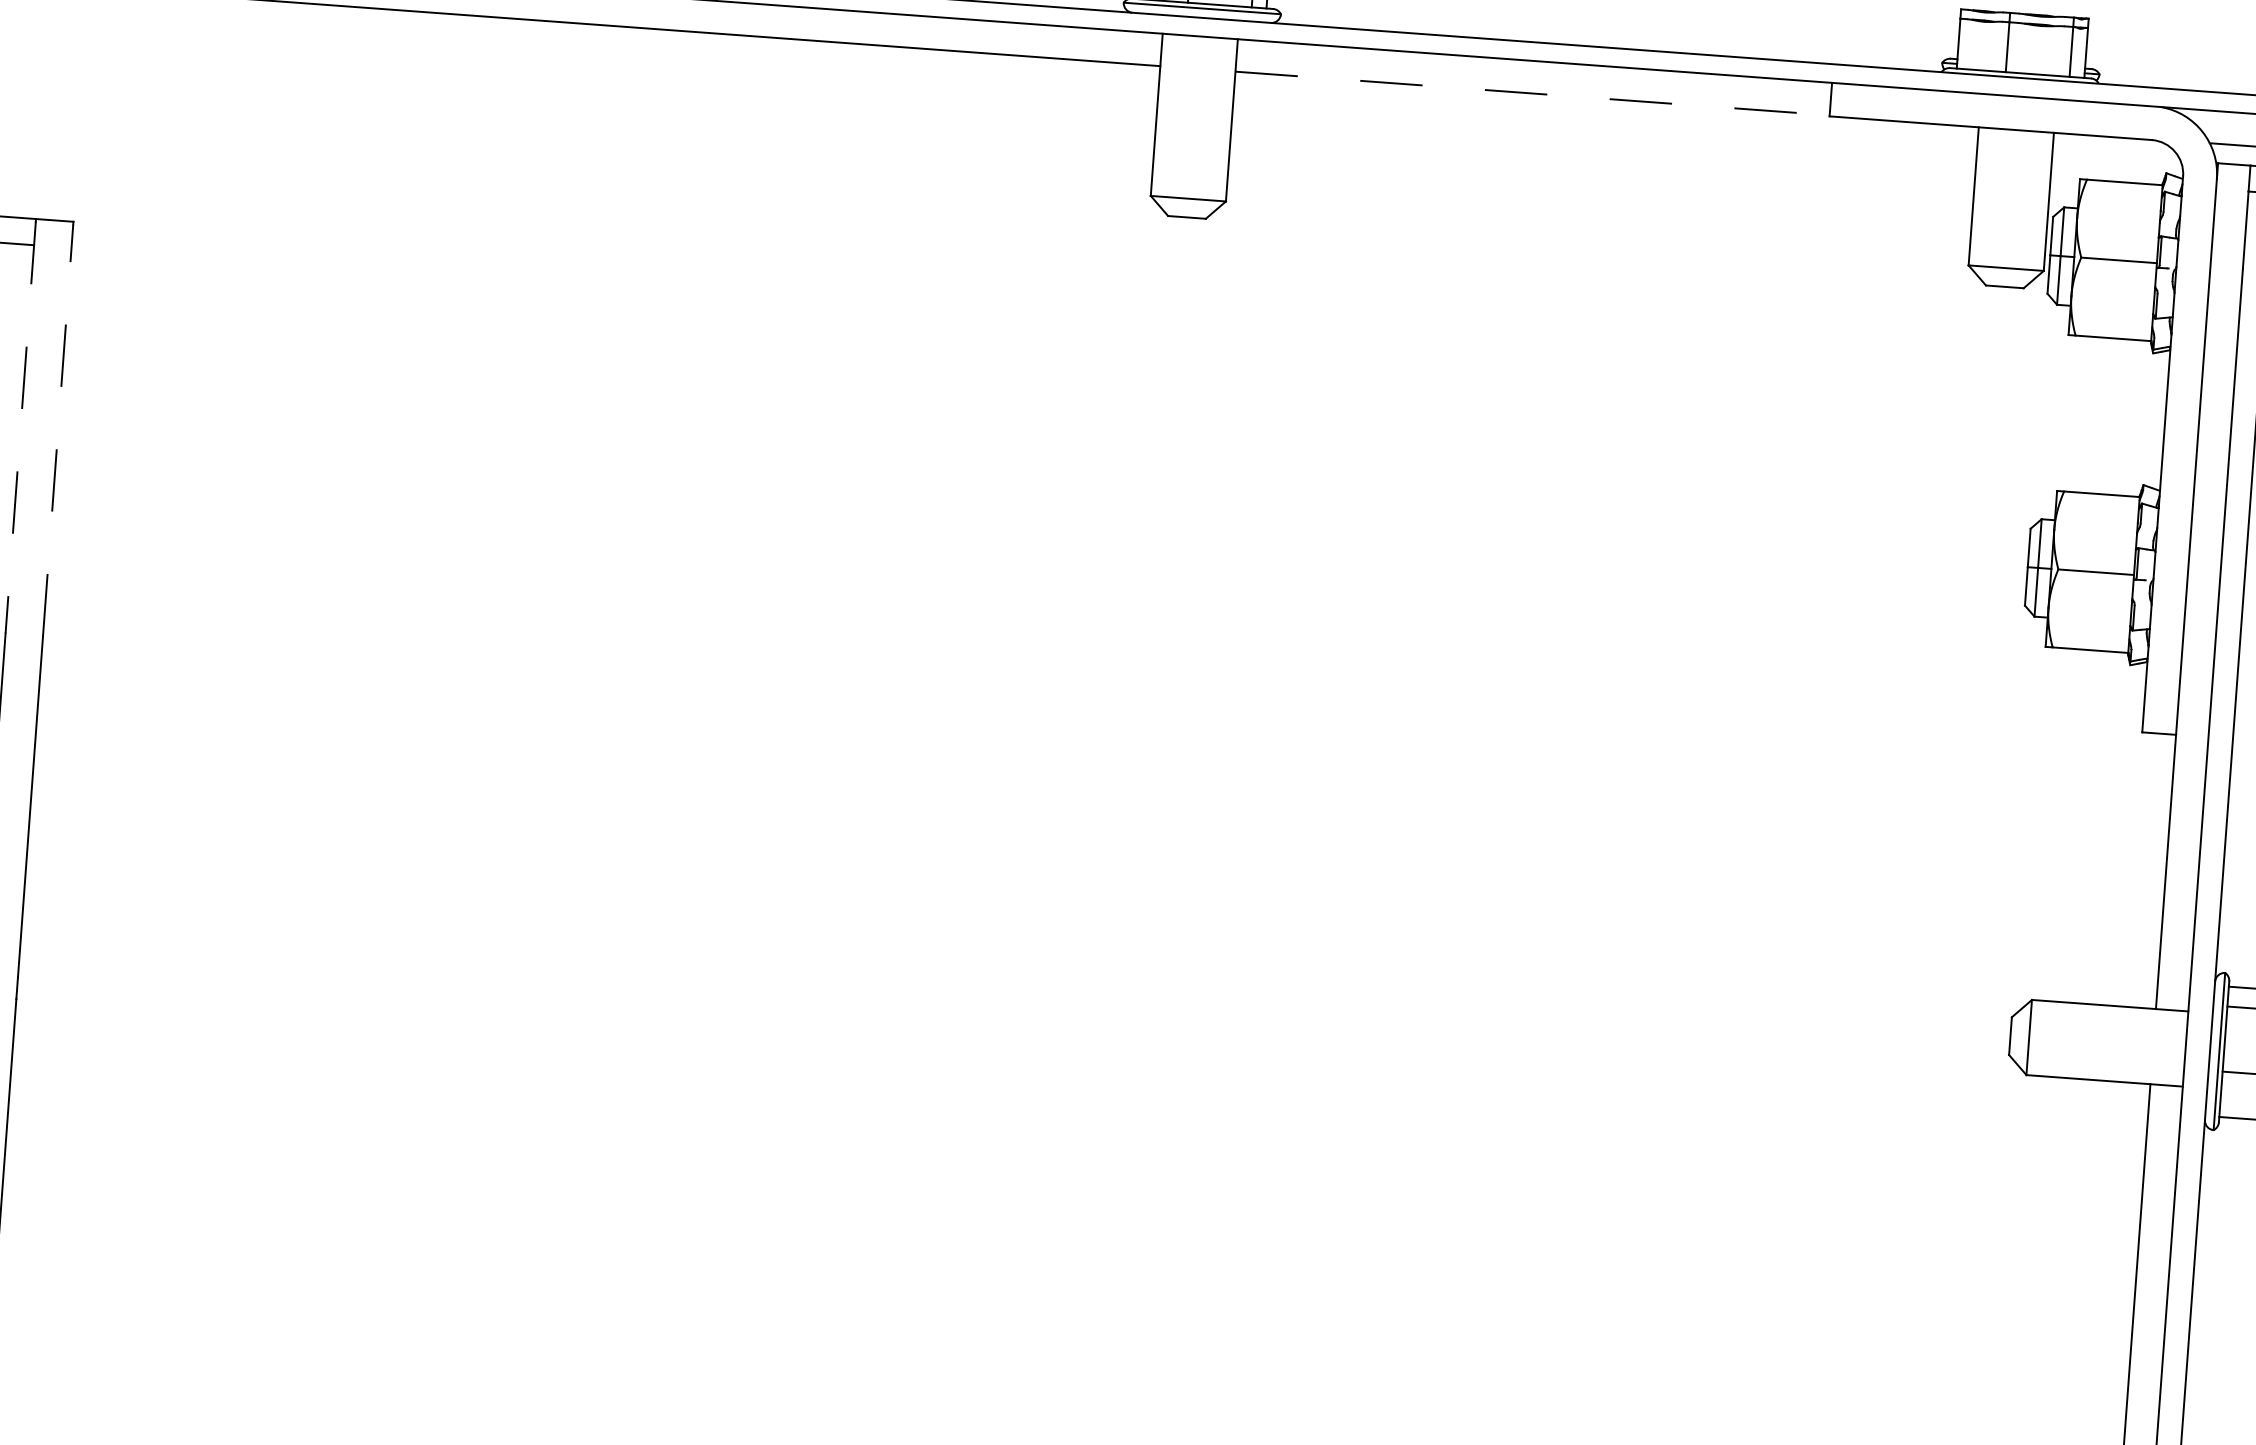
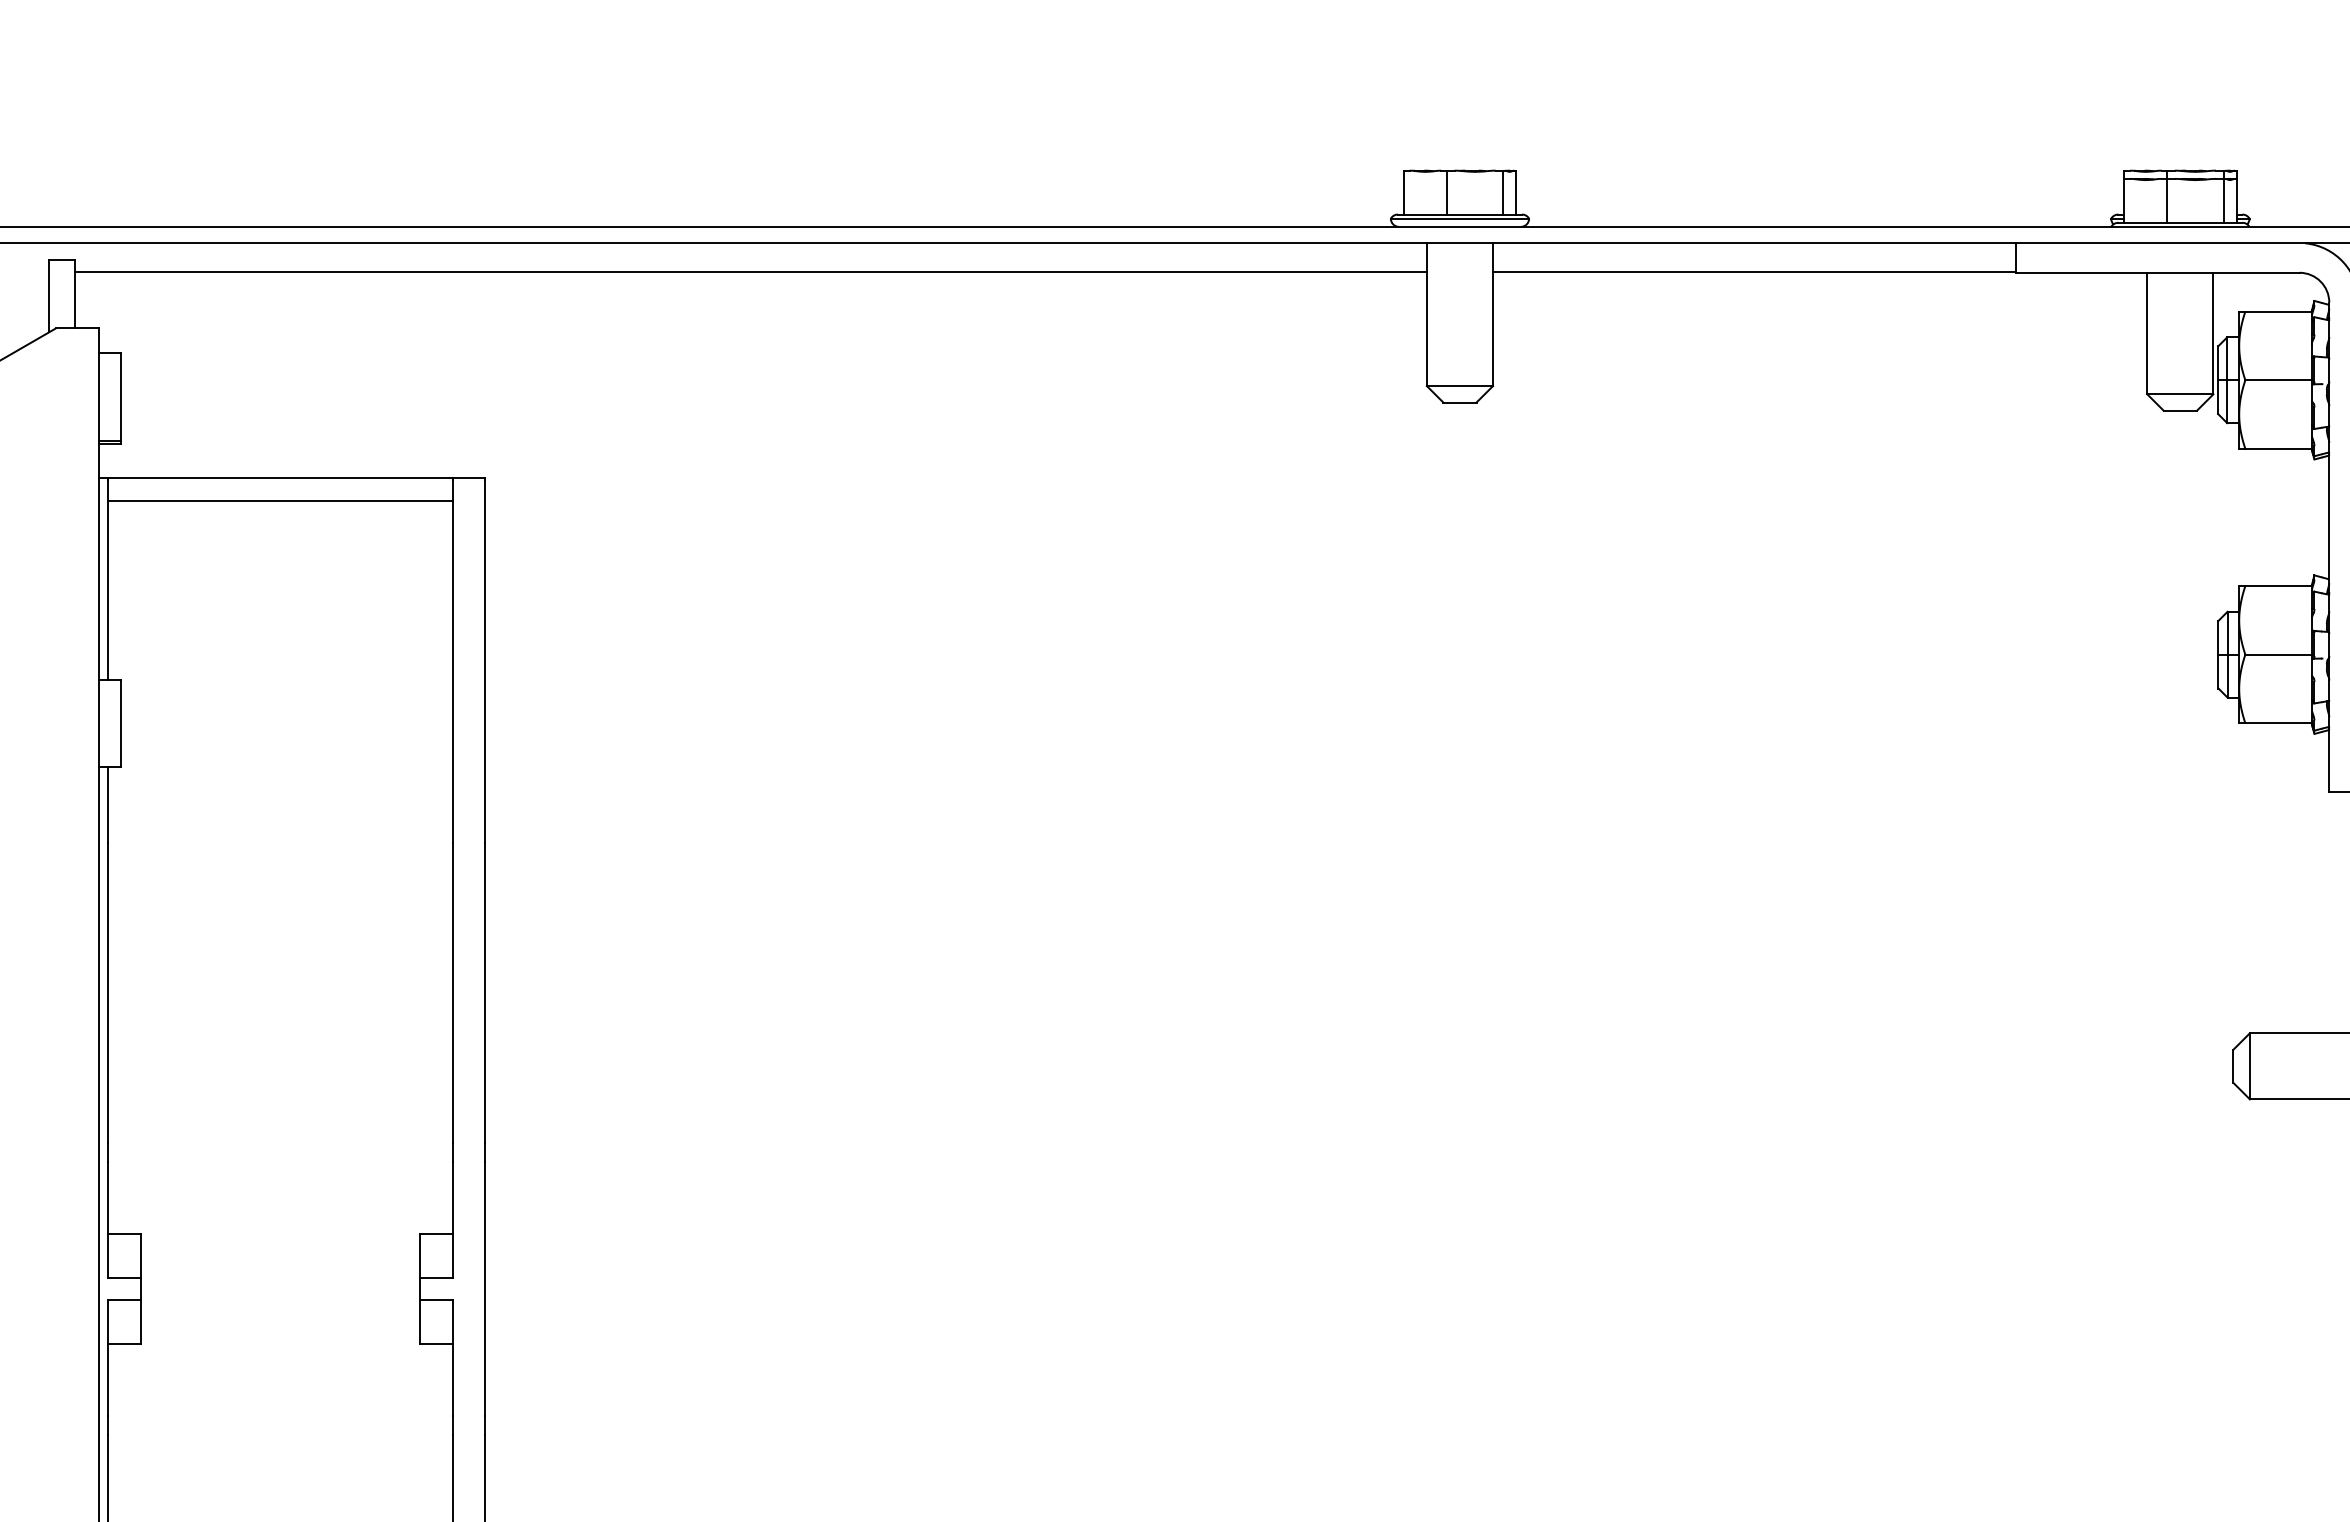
line: (1533, 93) -> (1755, 271), dashed -> solid
line: (20, 428) -> (452, 662), dashed -> solid
line: (58, 430) -> (485, 661), dashed -> solid

